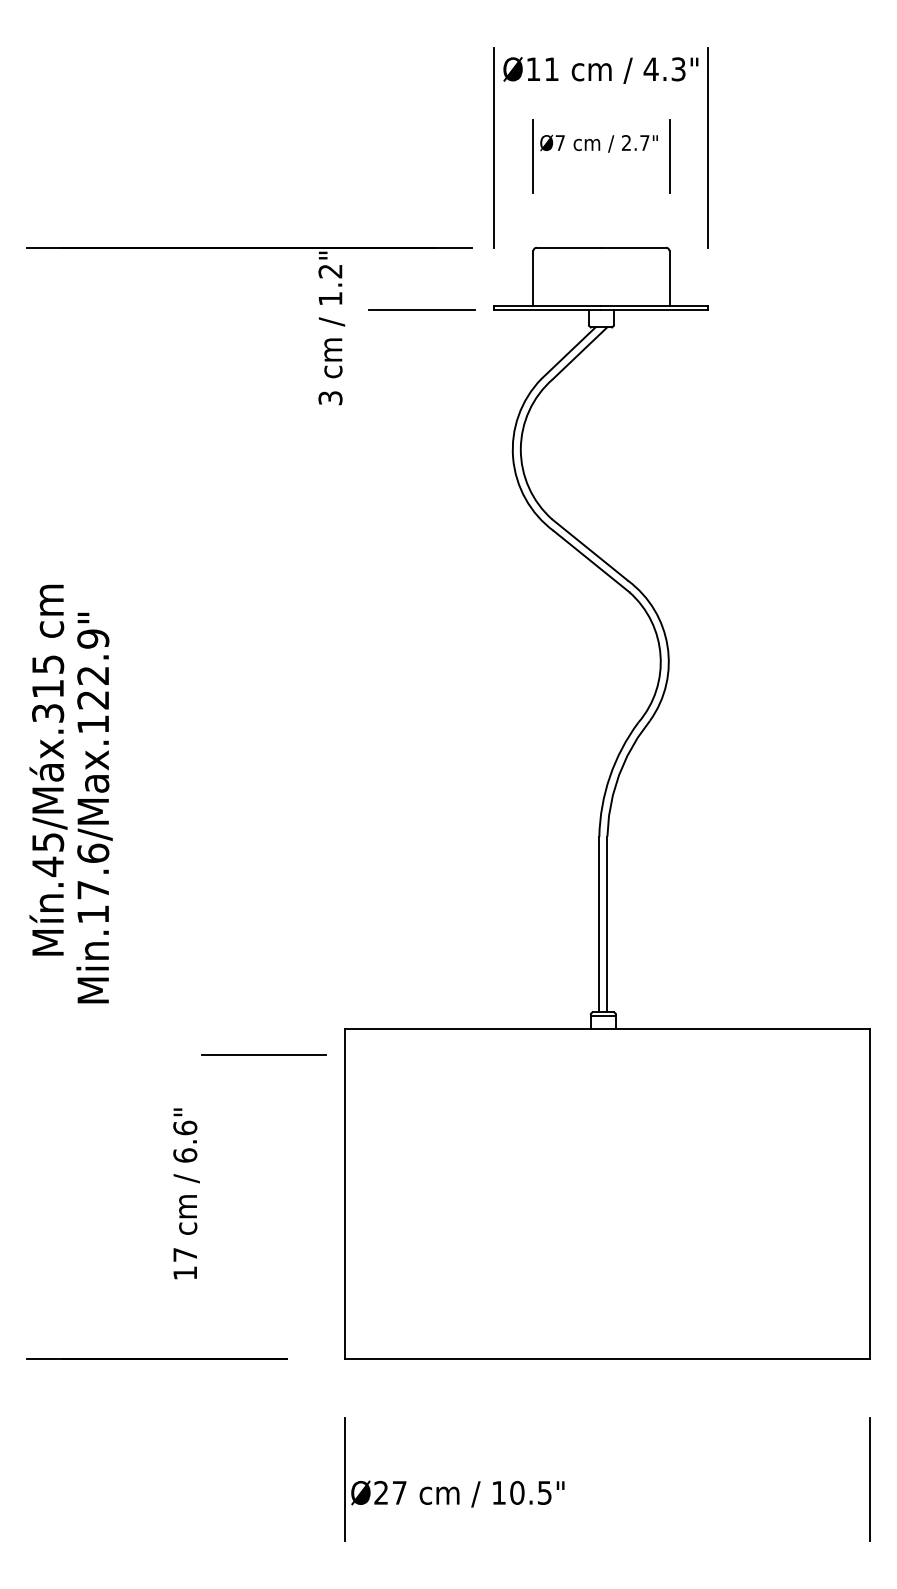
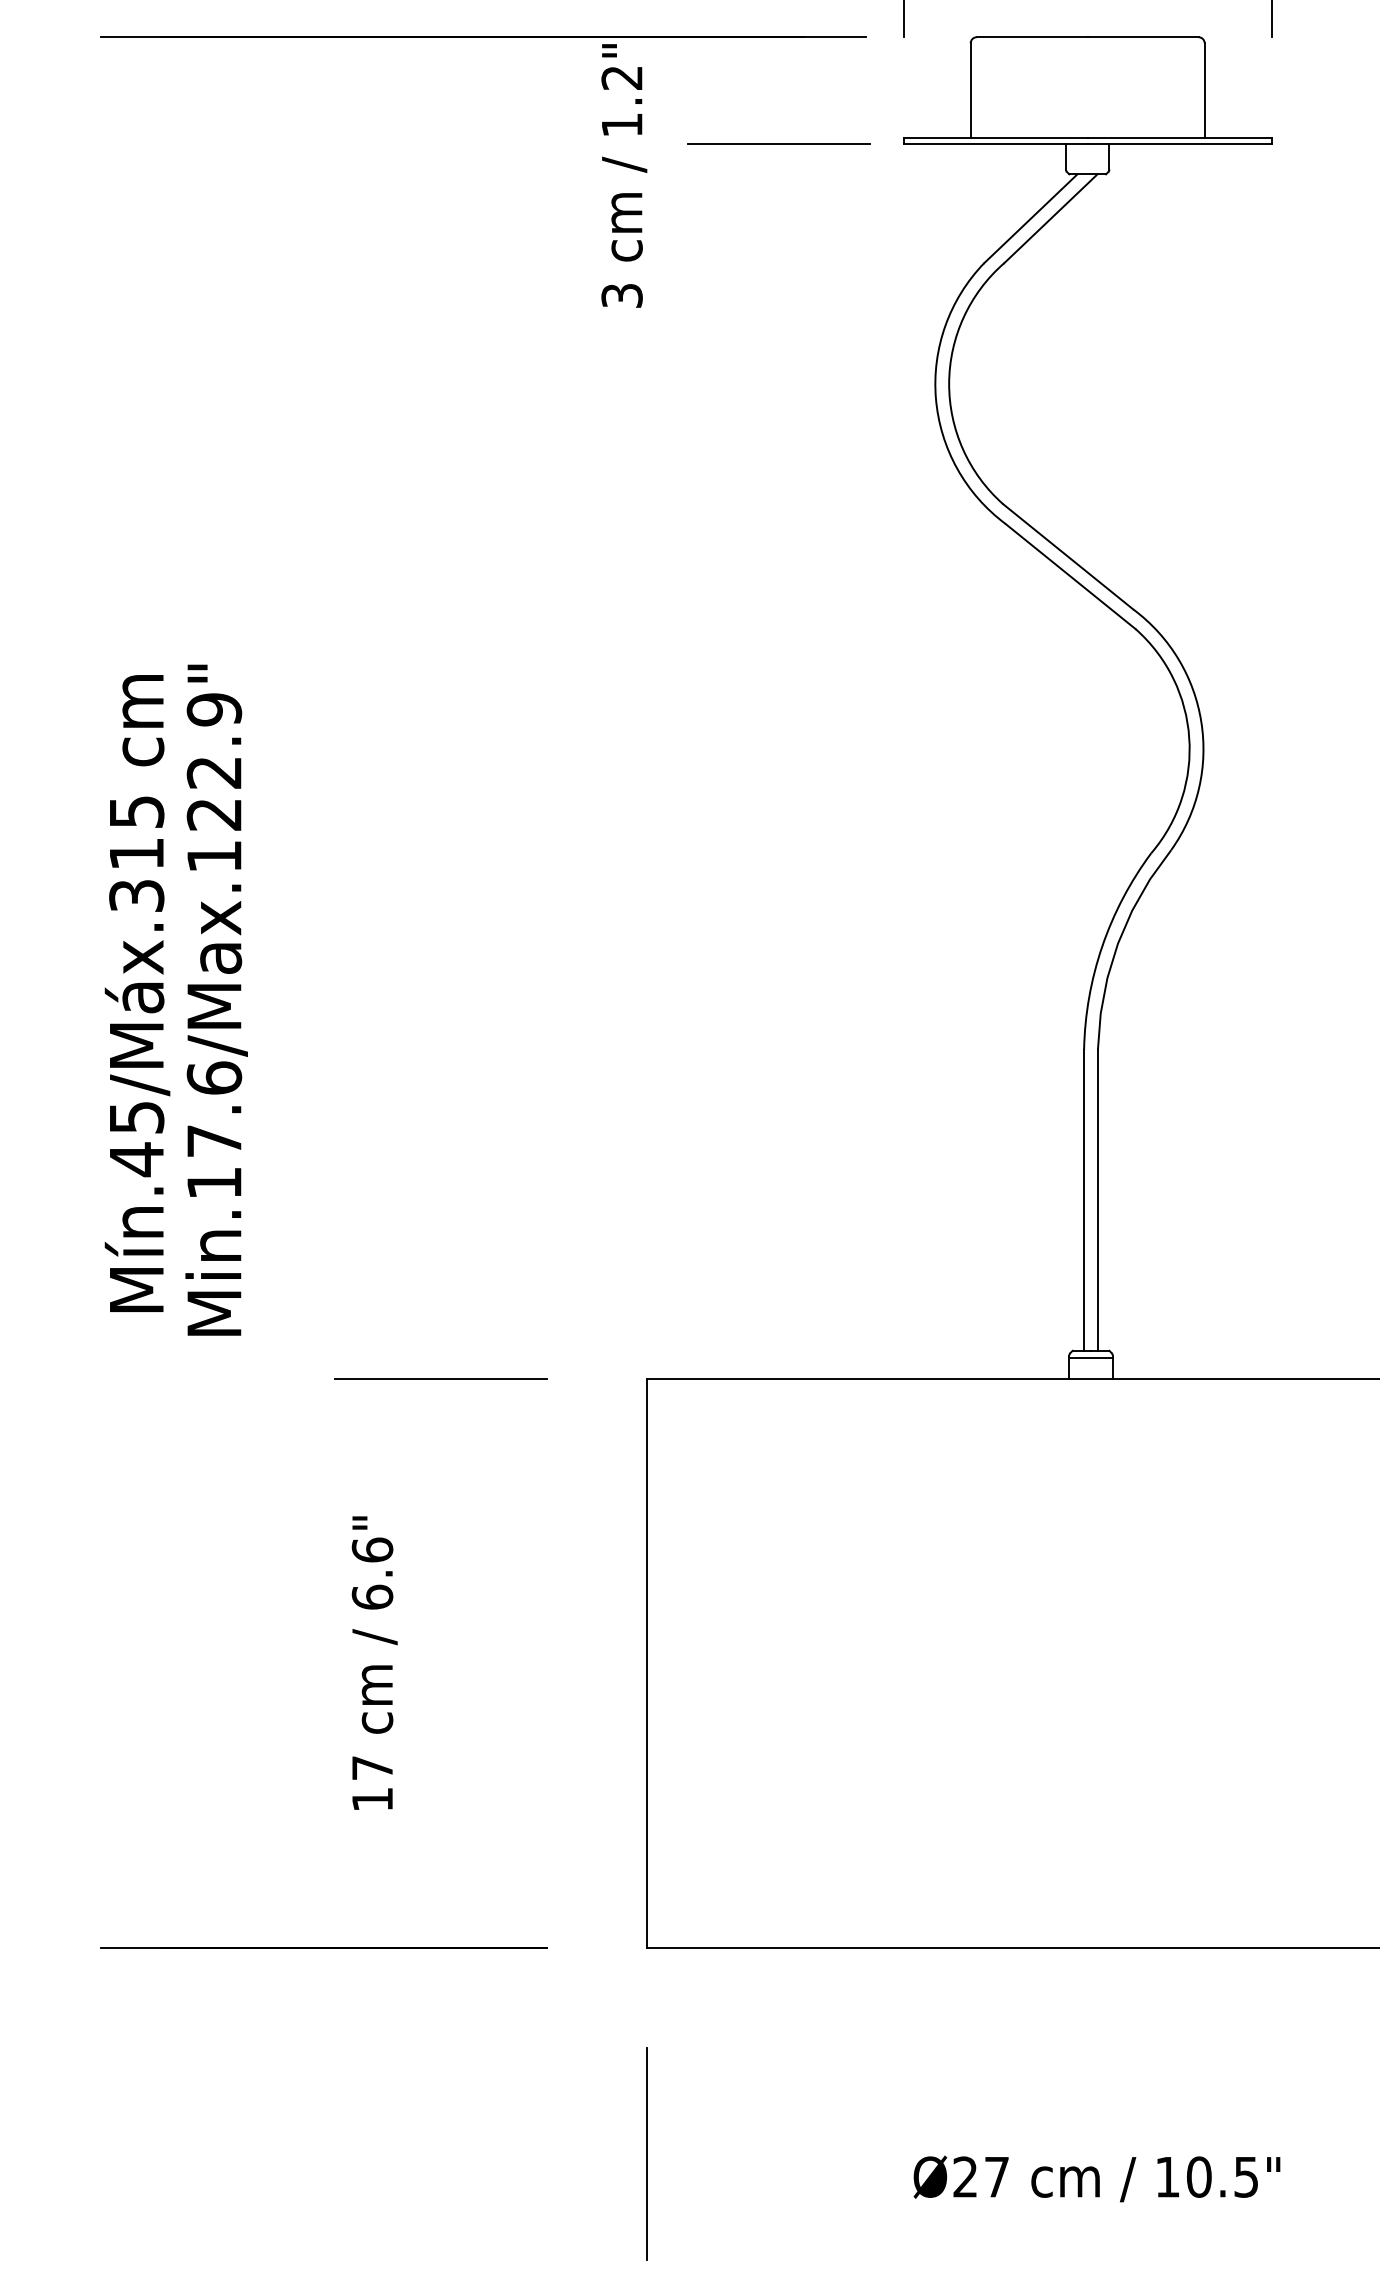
text: (48, 769) -> (137, 992), moved
line: (263, 1054) -> (439, 1379), moved
text: (457, 1493) -> (1096, 2178), moved

